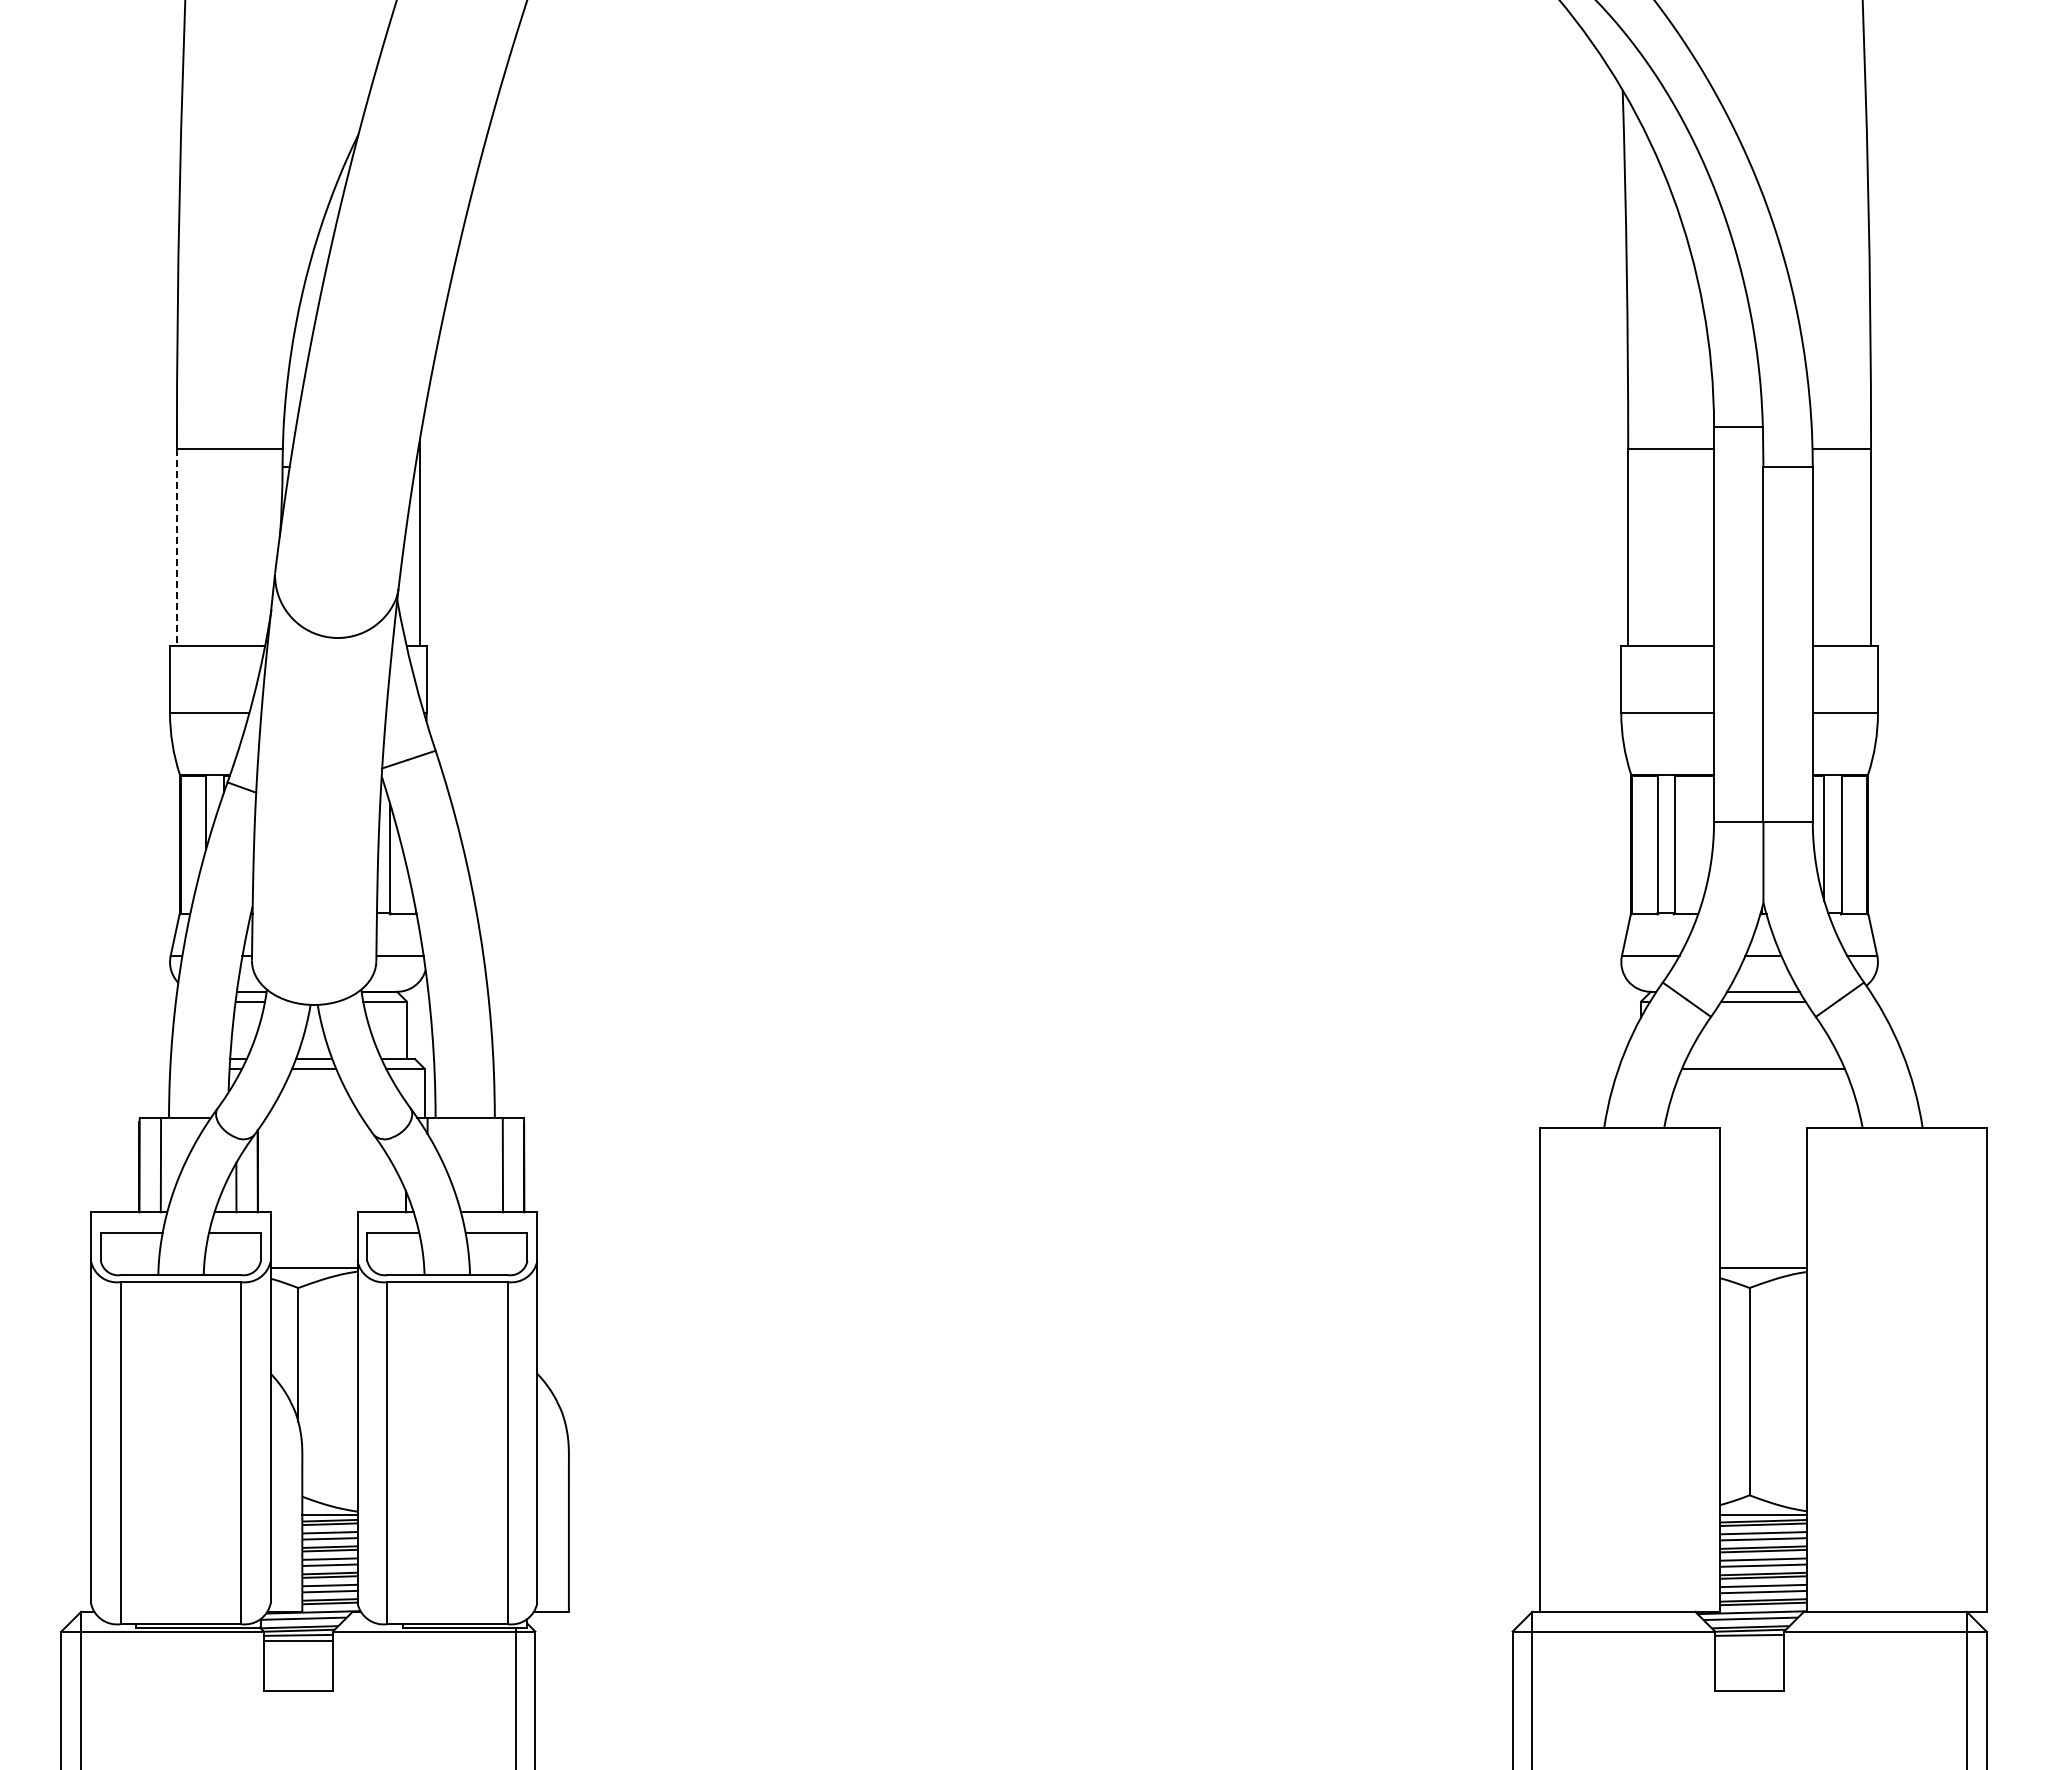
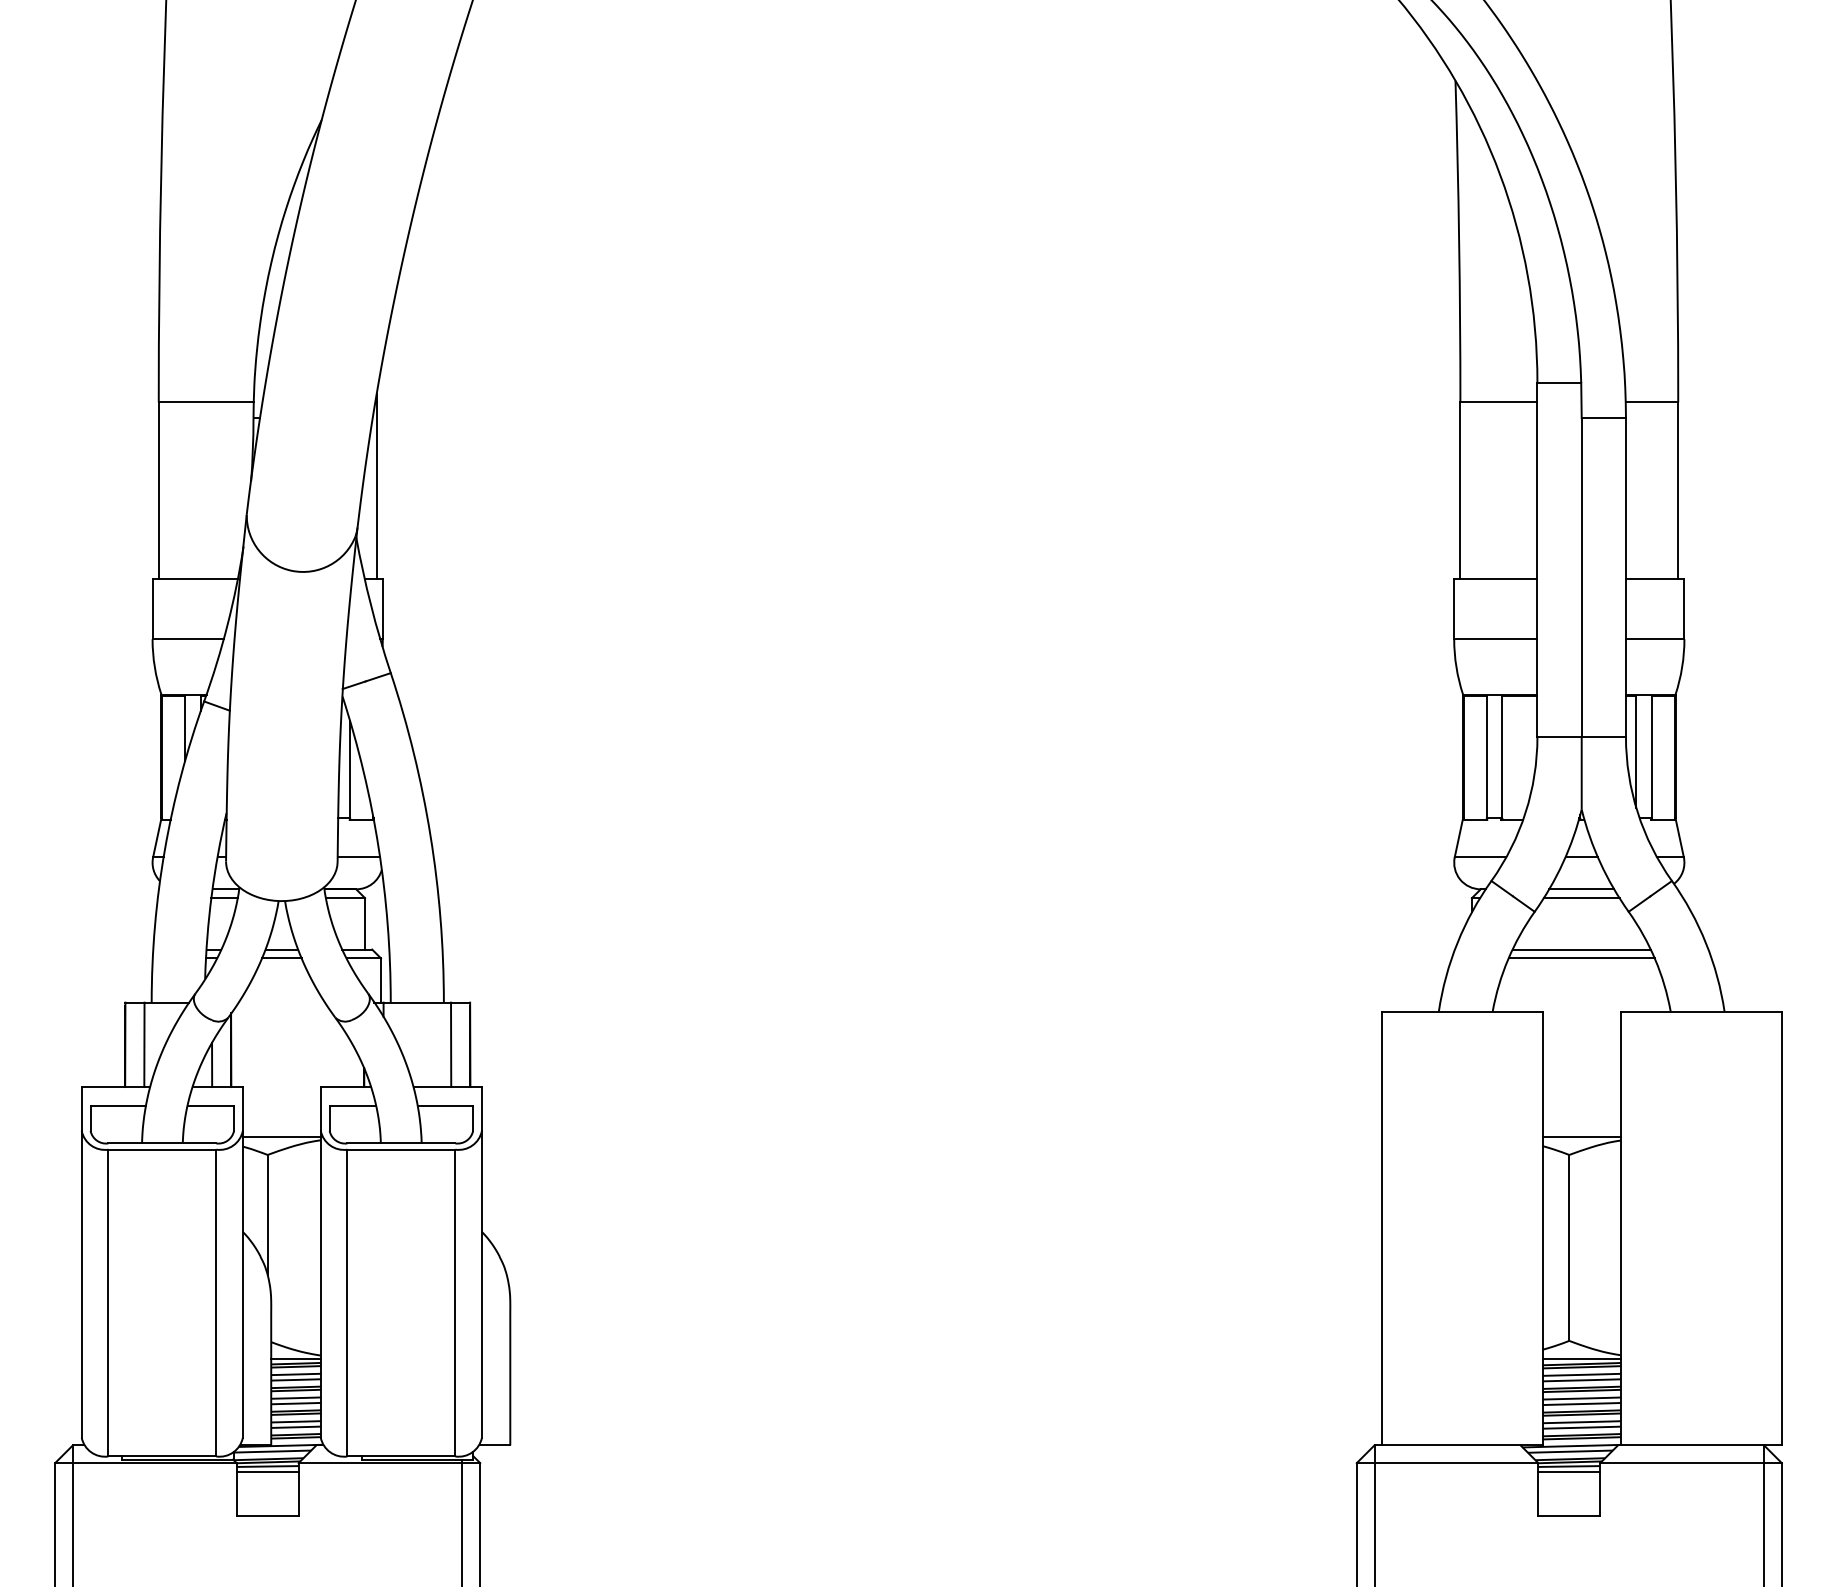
line: (176, 547) -> (158, 490), dashed -> solid
line: (1763, 1058) -> (1581, 949), added
line: (1749, 1641) -> (1569, 1472), added

